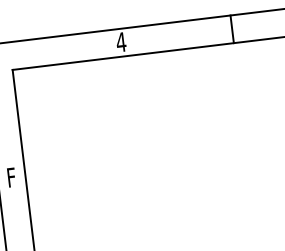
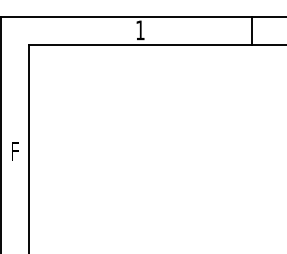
text: (121, 42) -> (140, 30), 4 -> 1

